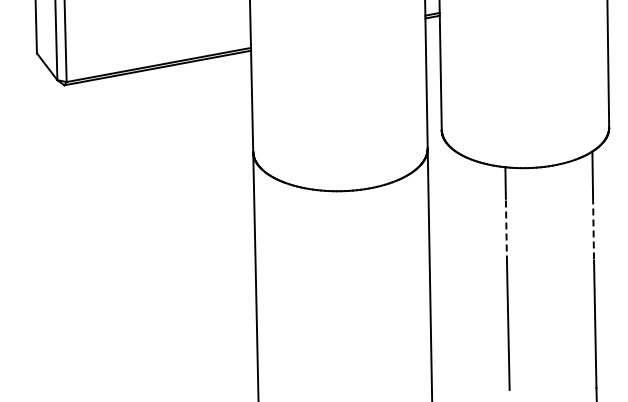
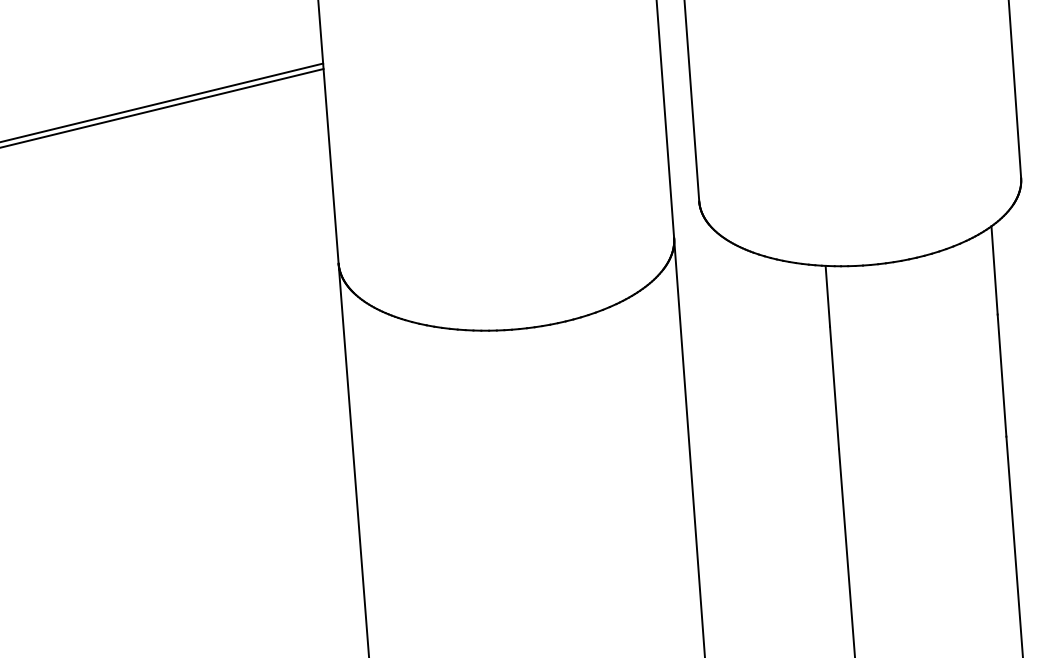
line: (593, 229) -> (1001, 376), dashed -> solid
line: (506, 230) -> (834, 387), dashed -> solid

